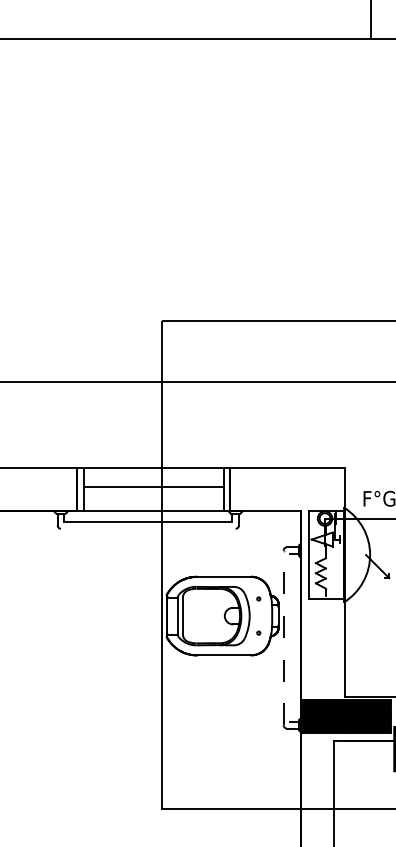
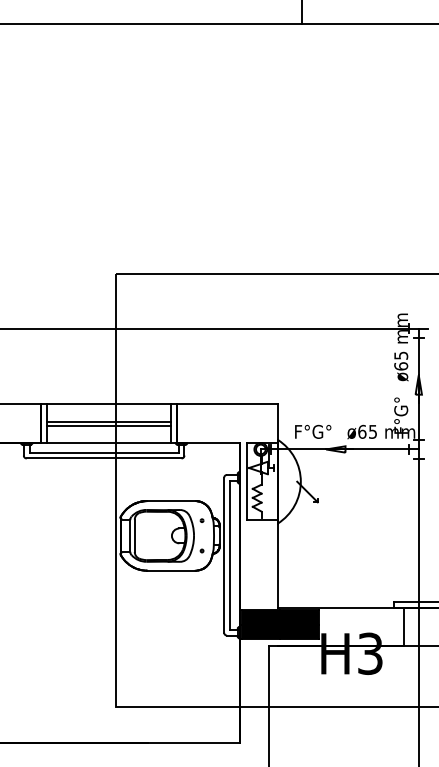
line: (153, 491) -> (108, 425), added
line: (147, 528) -> (103, 458), added
line: (284, 637) -> (224, 554), dashed -> solid
line: (289, 637) -> (229, 554), added

